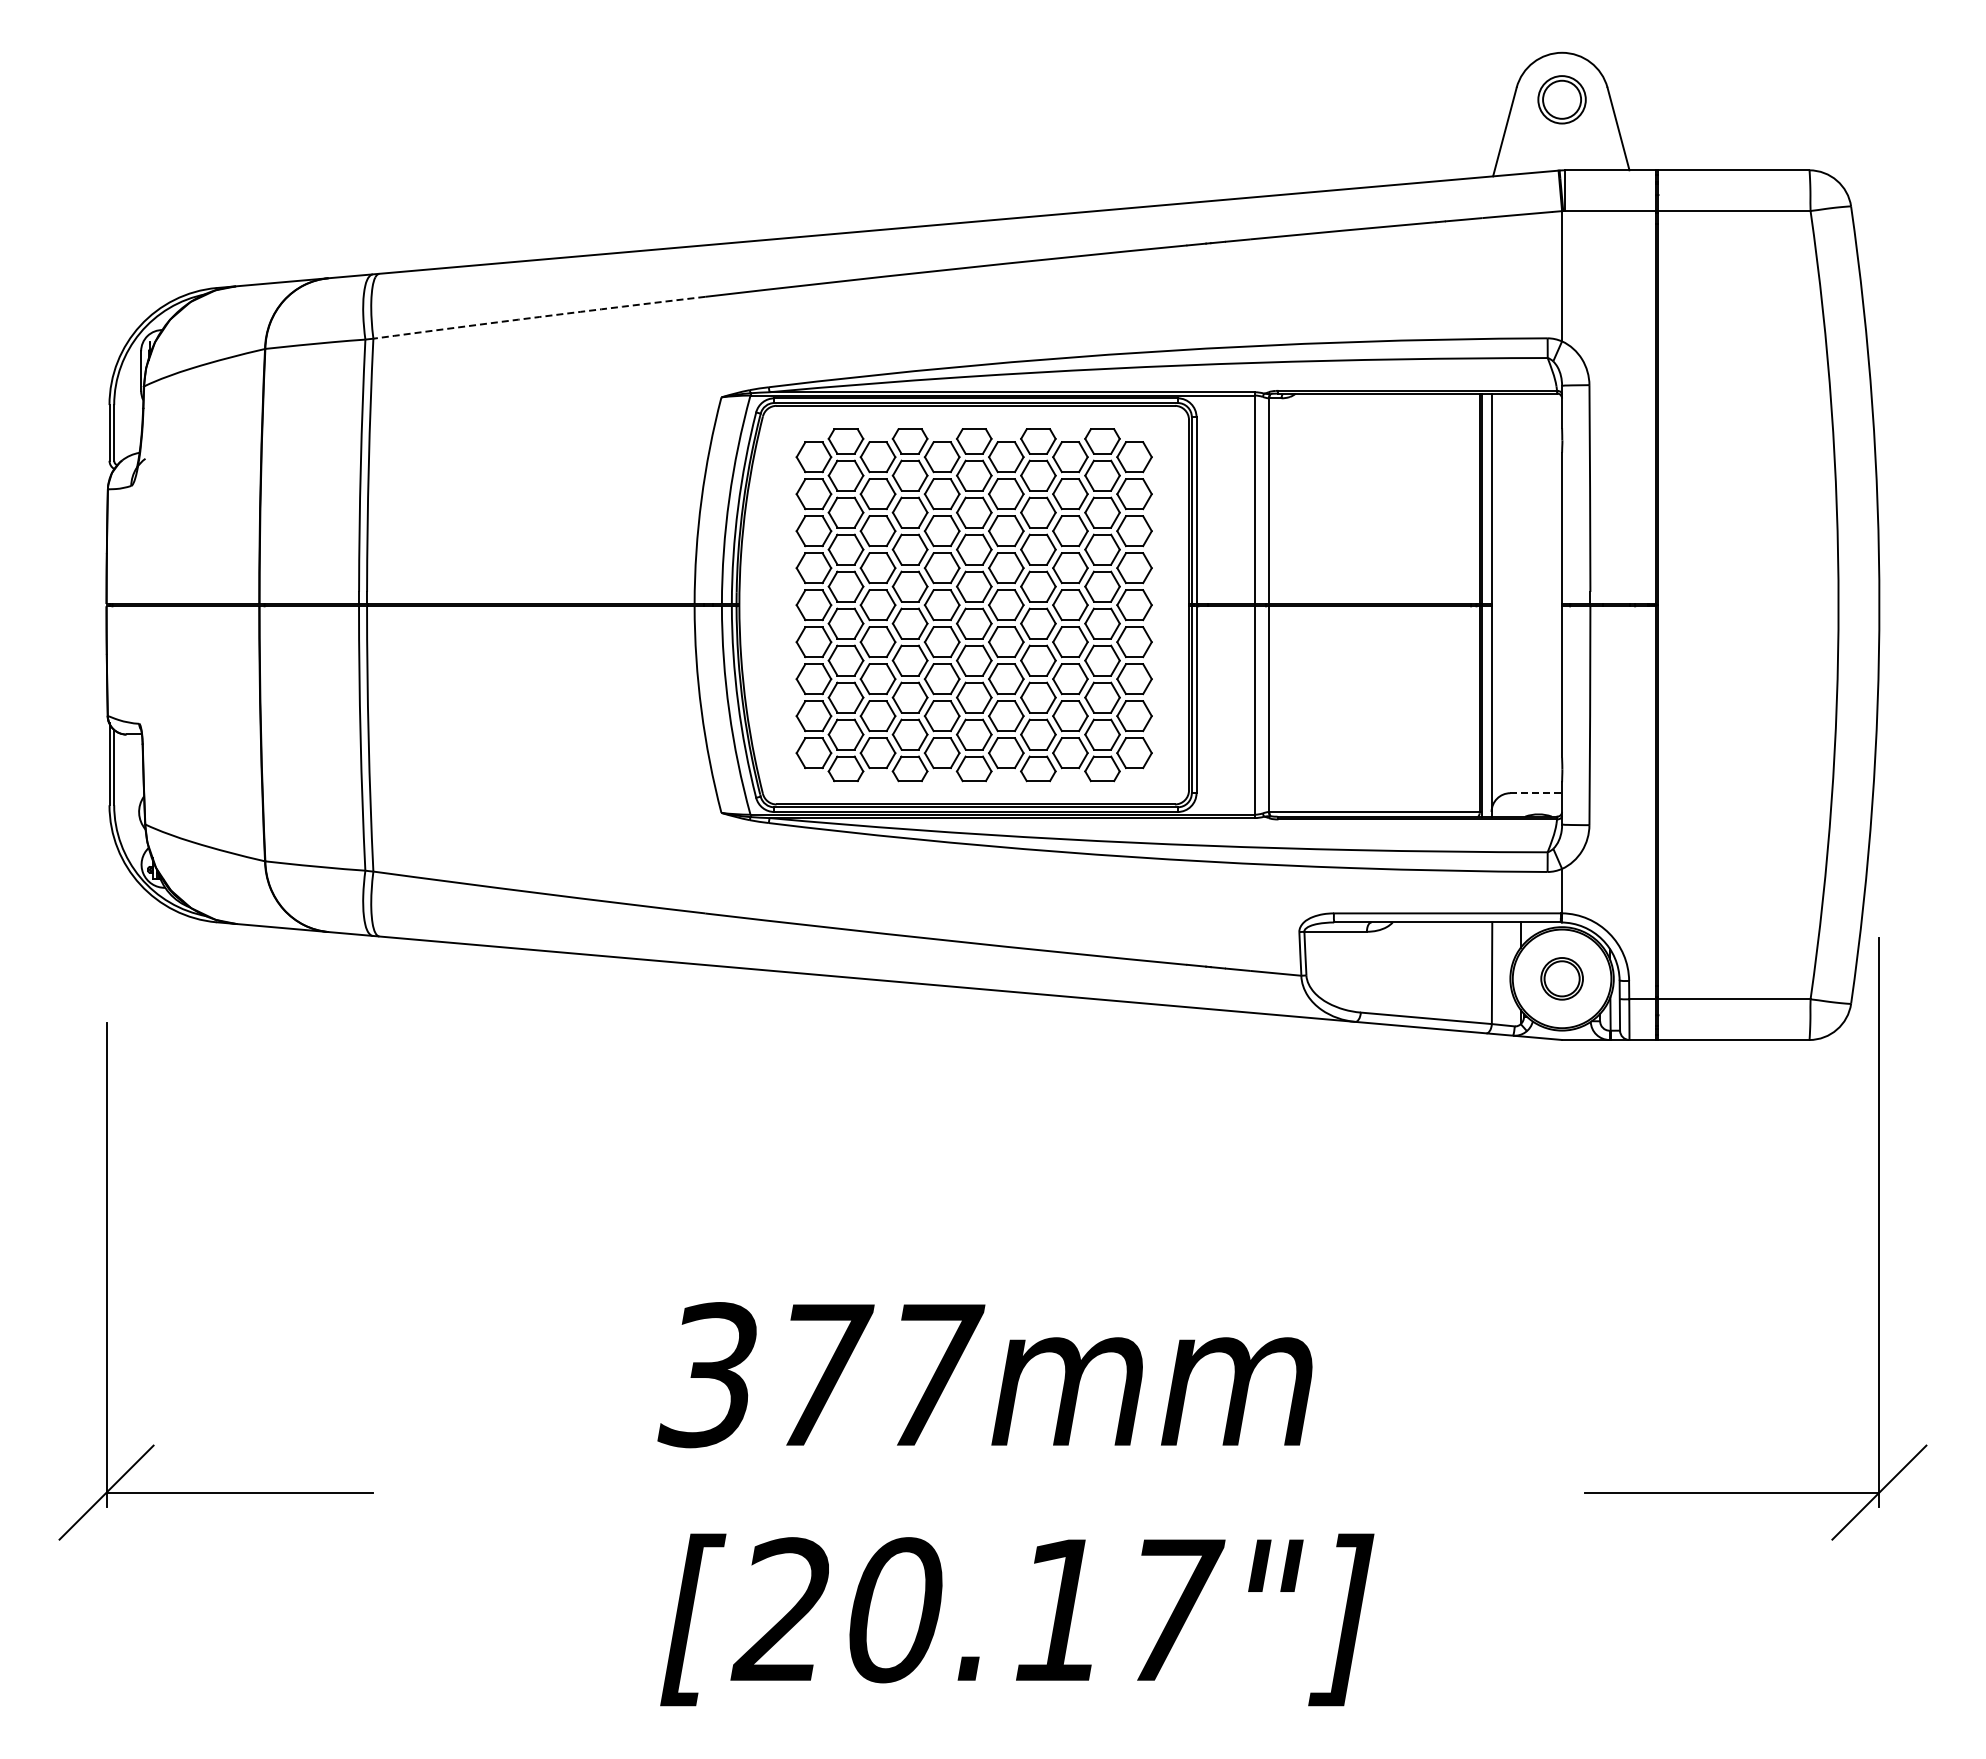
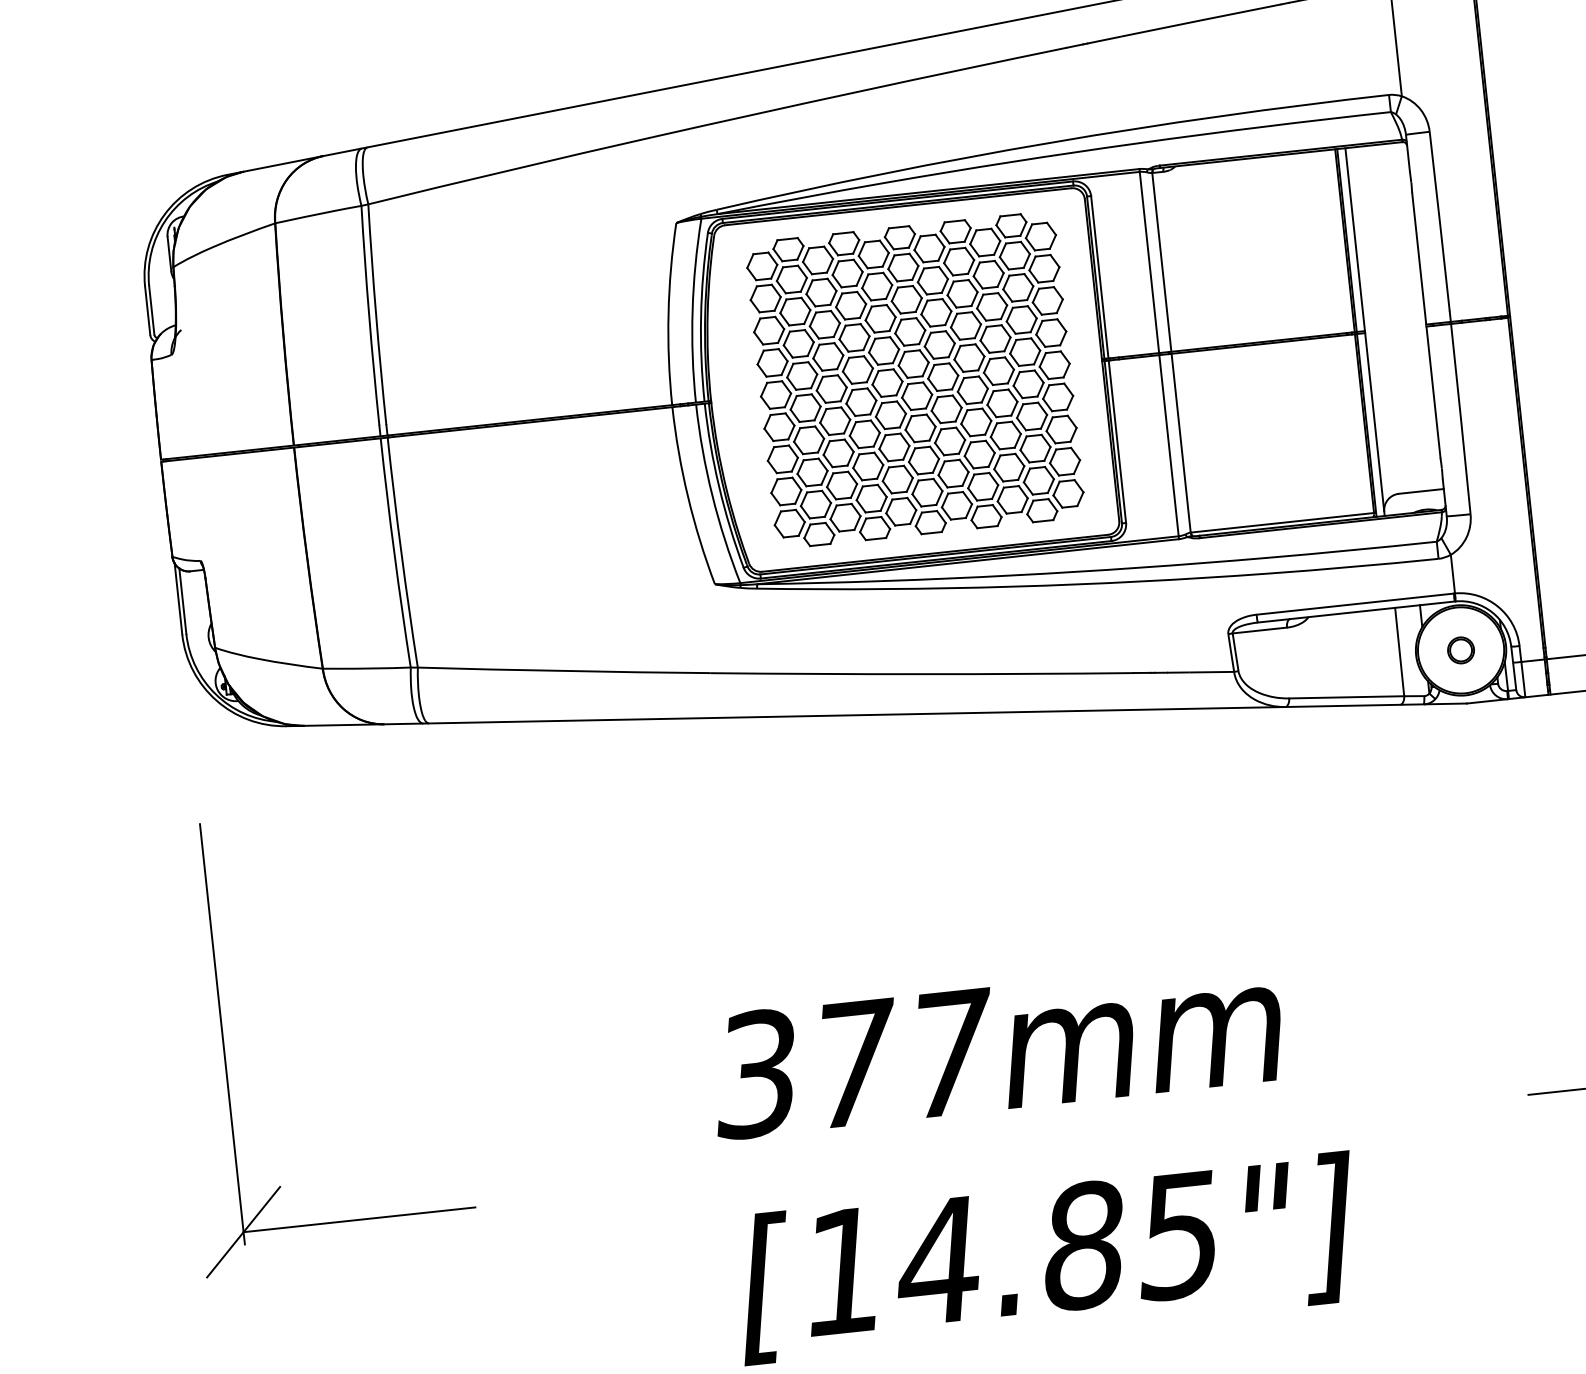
arc: (539, 317) -> (510, 170), dashed -> solid
line: (1536, 793) -> (1421, 491), dashed -> solid
part: (1561, 978) -> (1460, 650), size x0.71
text: (977, 1610) -> (1011, 1253), [20.17"] -> [14.85"]

